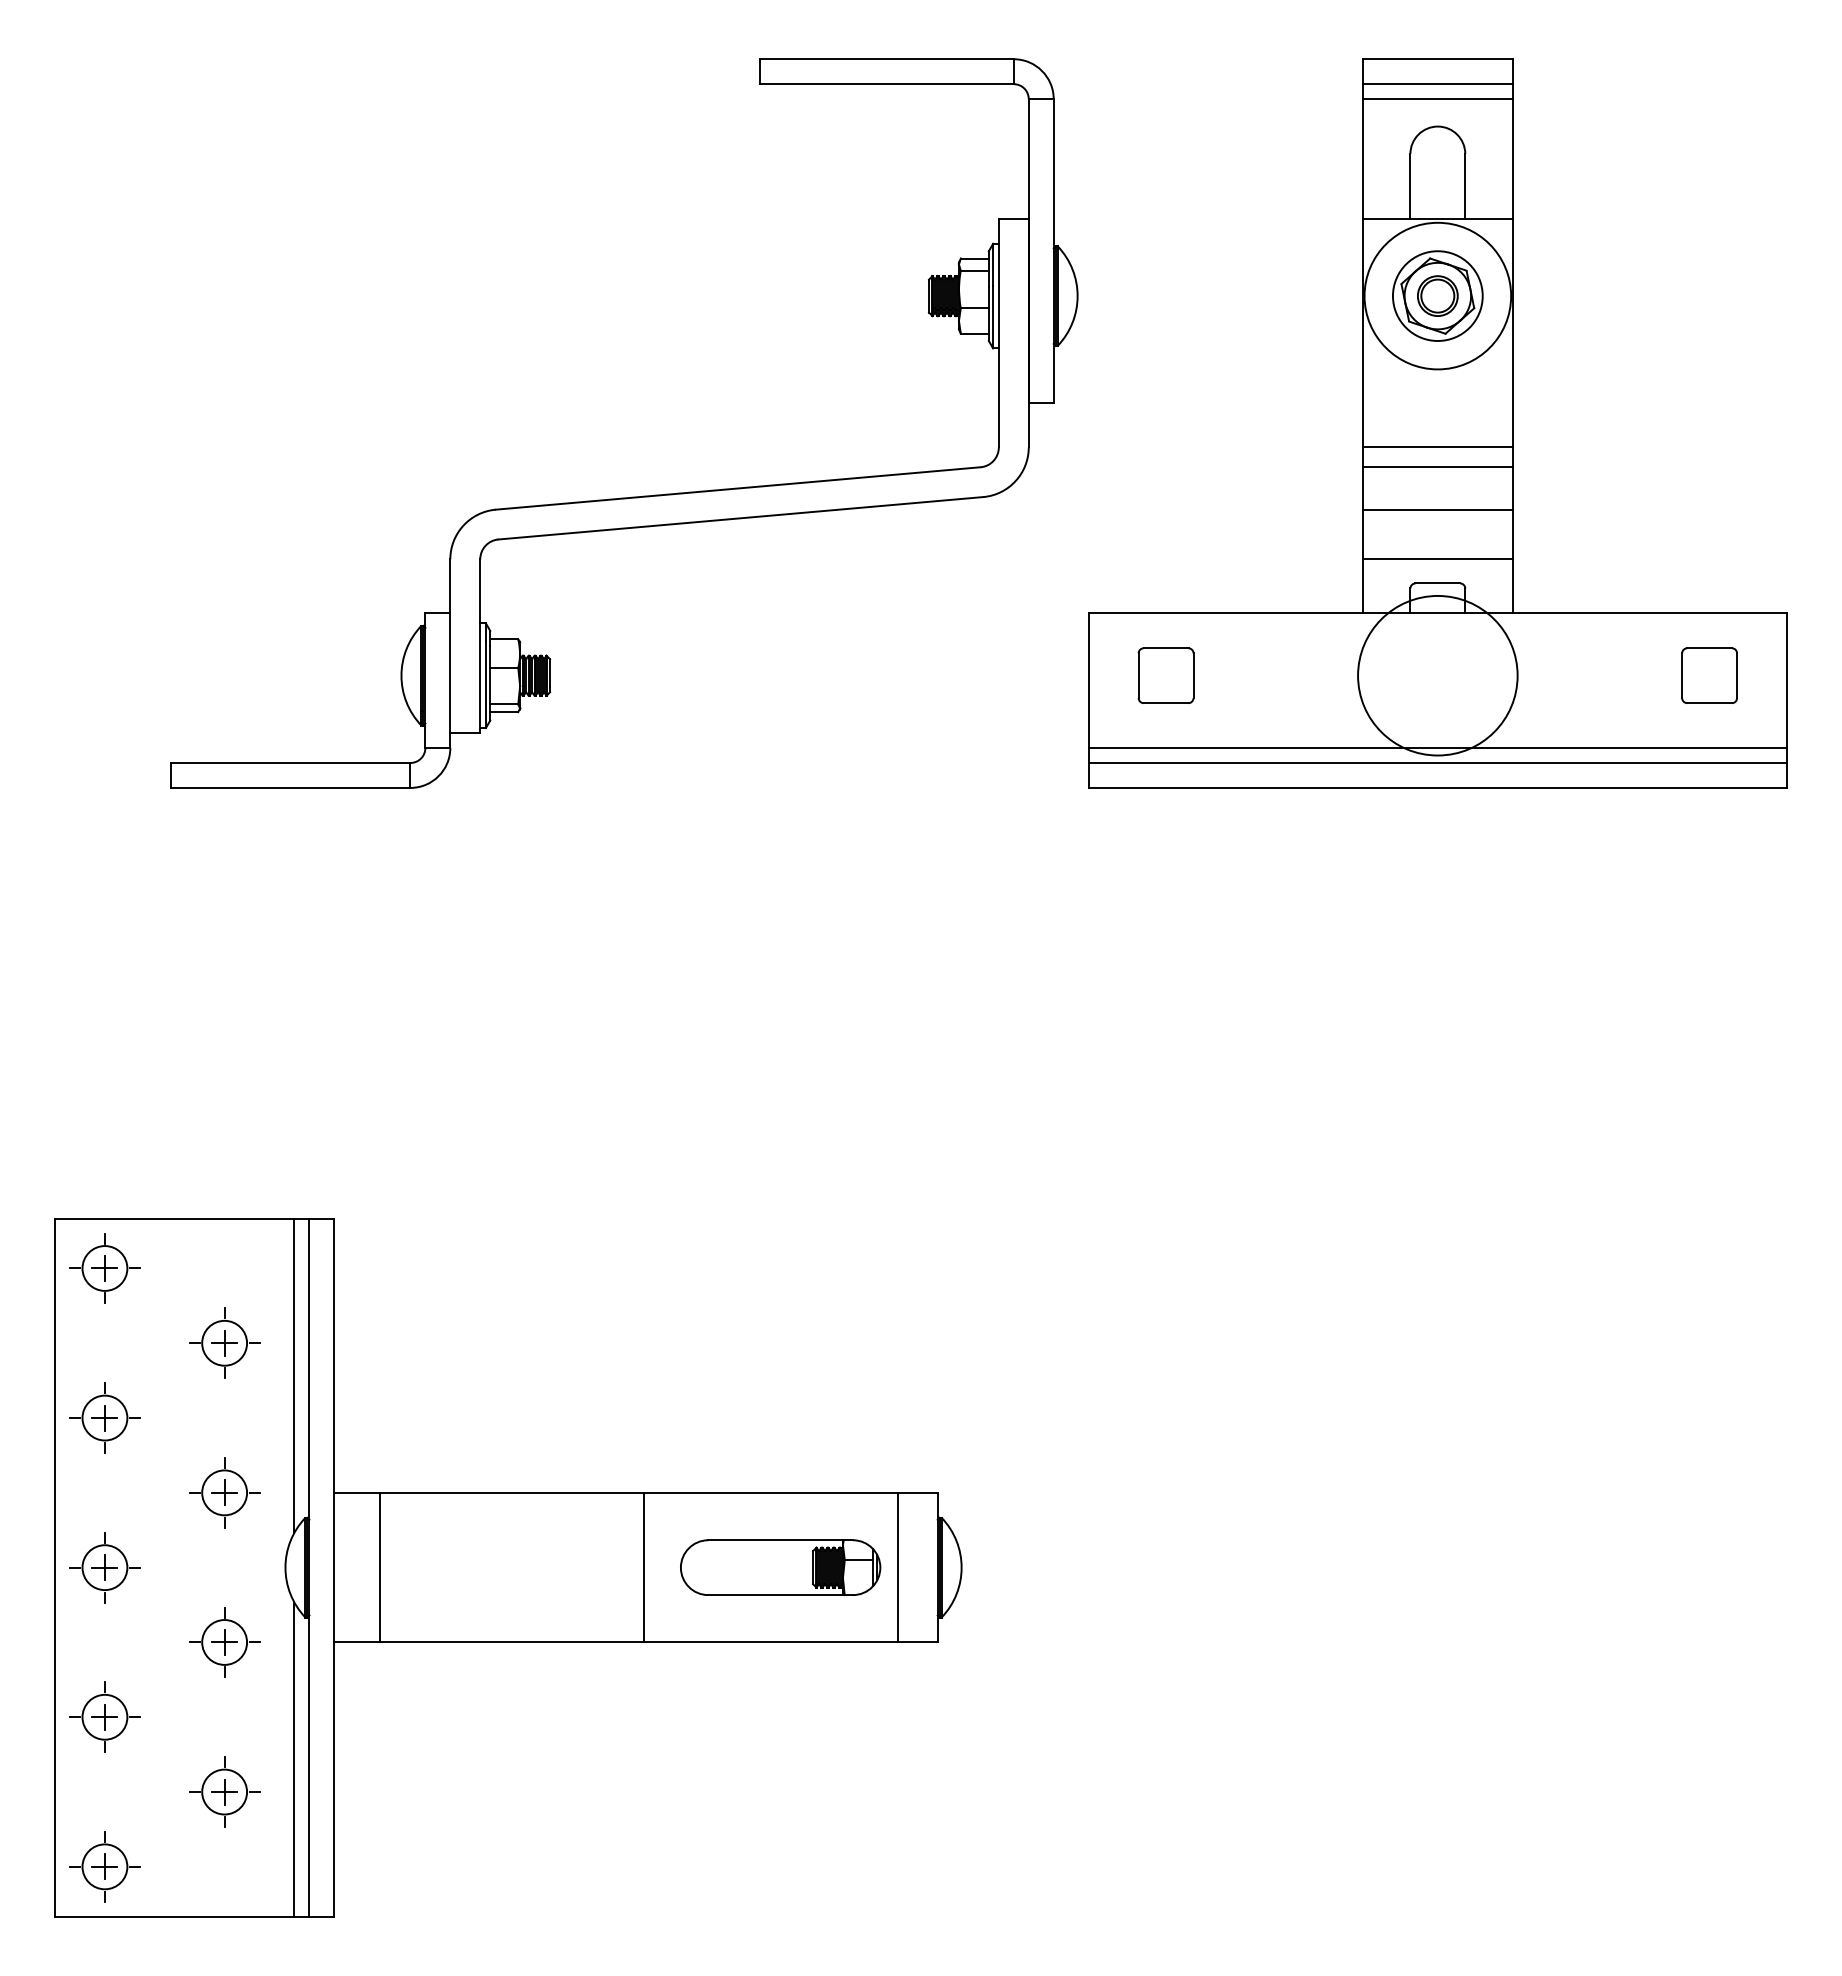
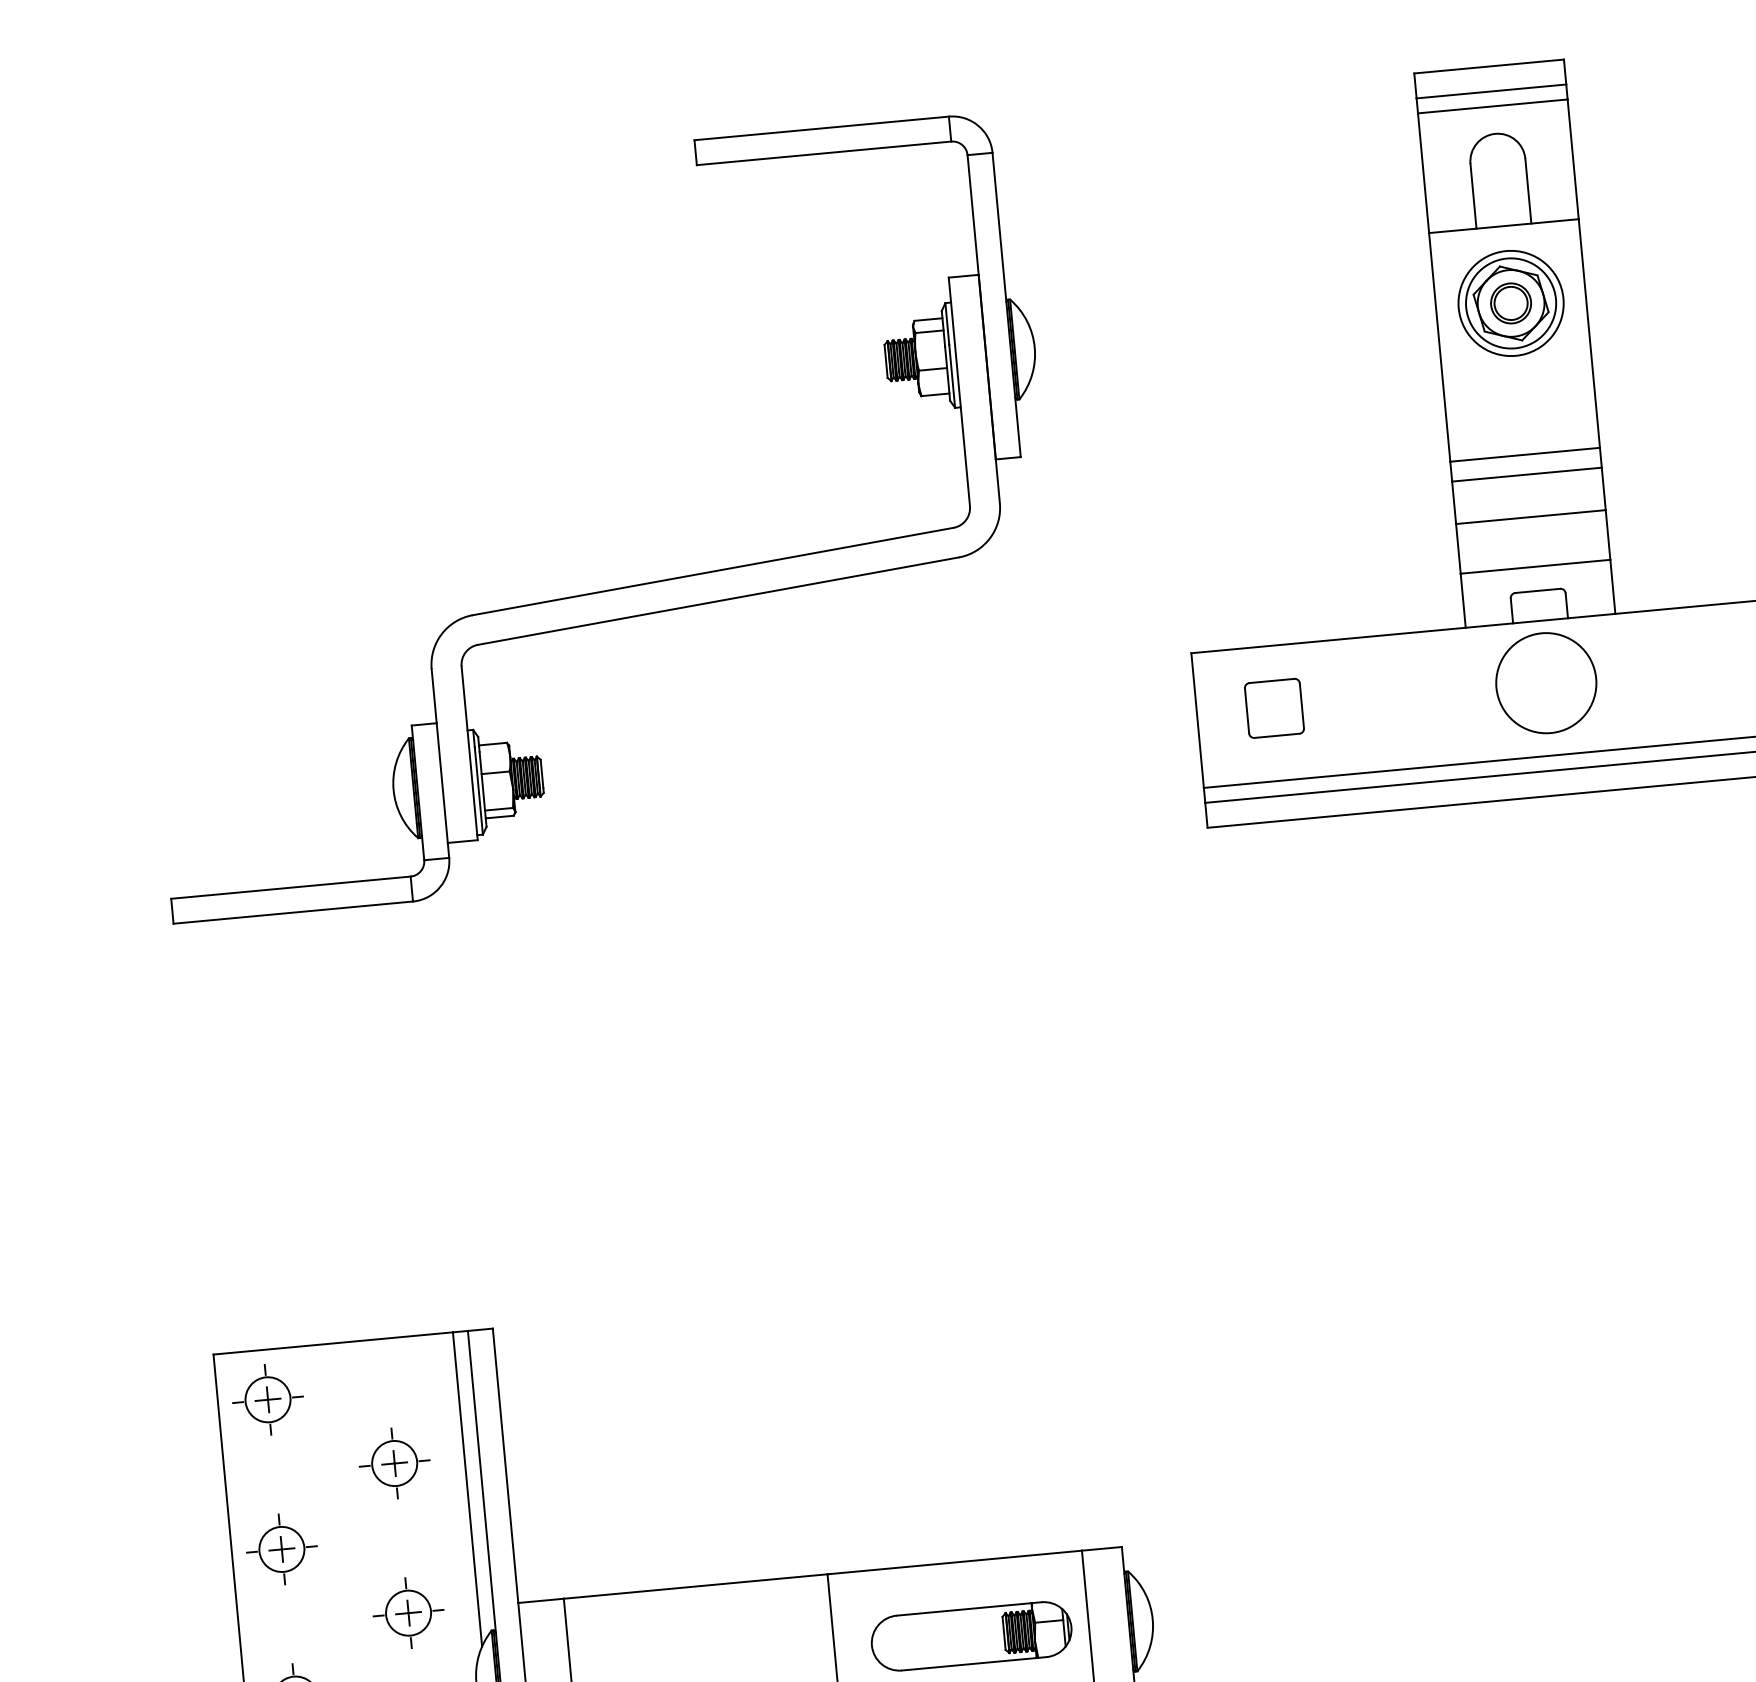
circle: (1437, 295) -> (1510, 302), size x0.71
part: (631, 496) -> (607, 589), moved
circle: (1437, 675) -> (1545, 682), size x0.62

